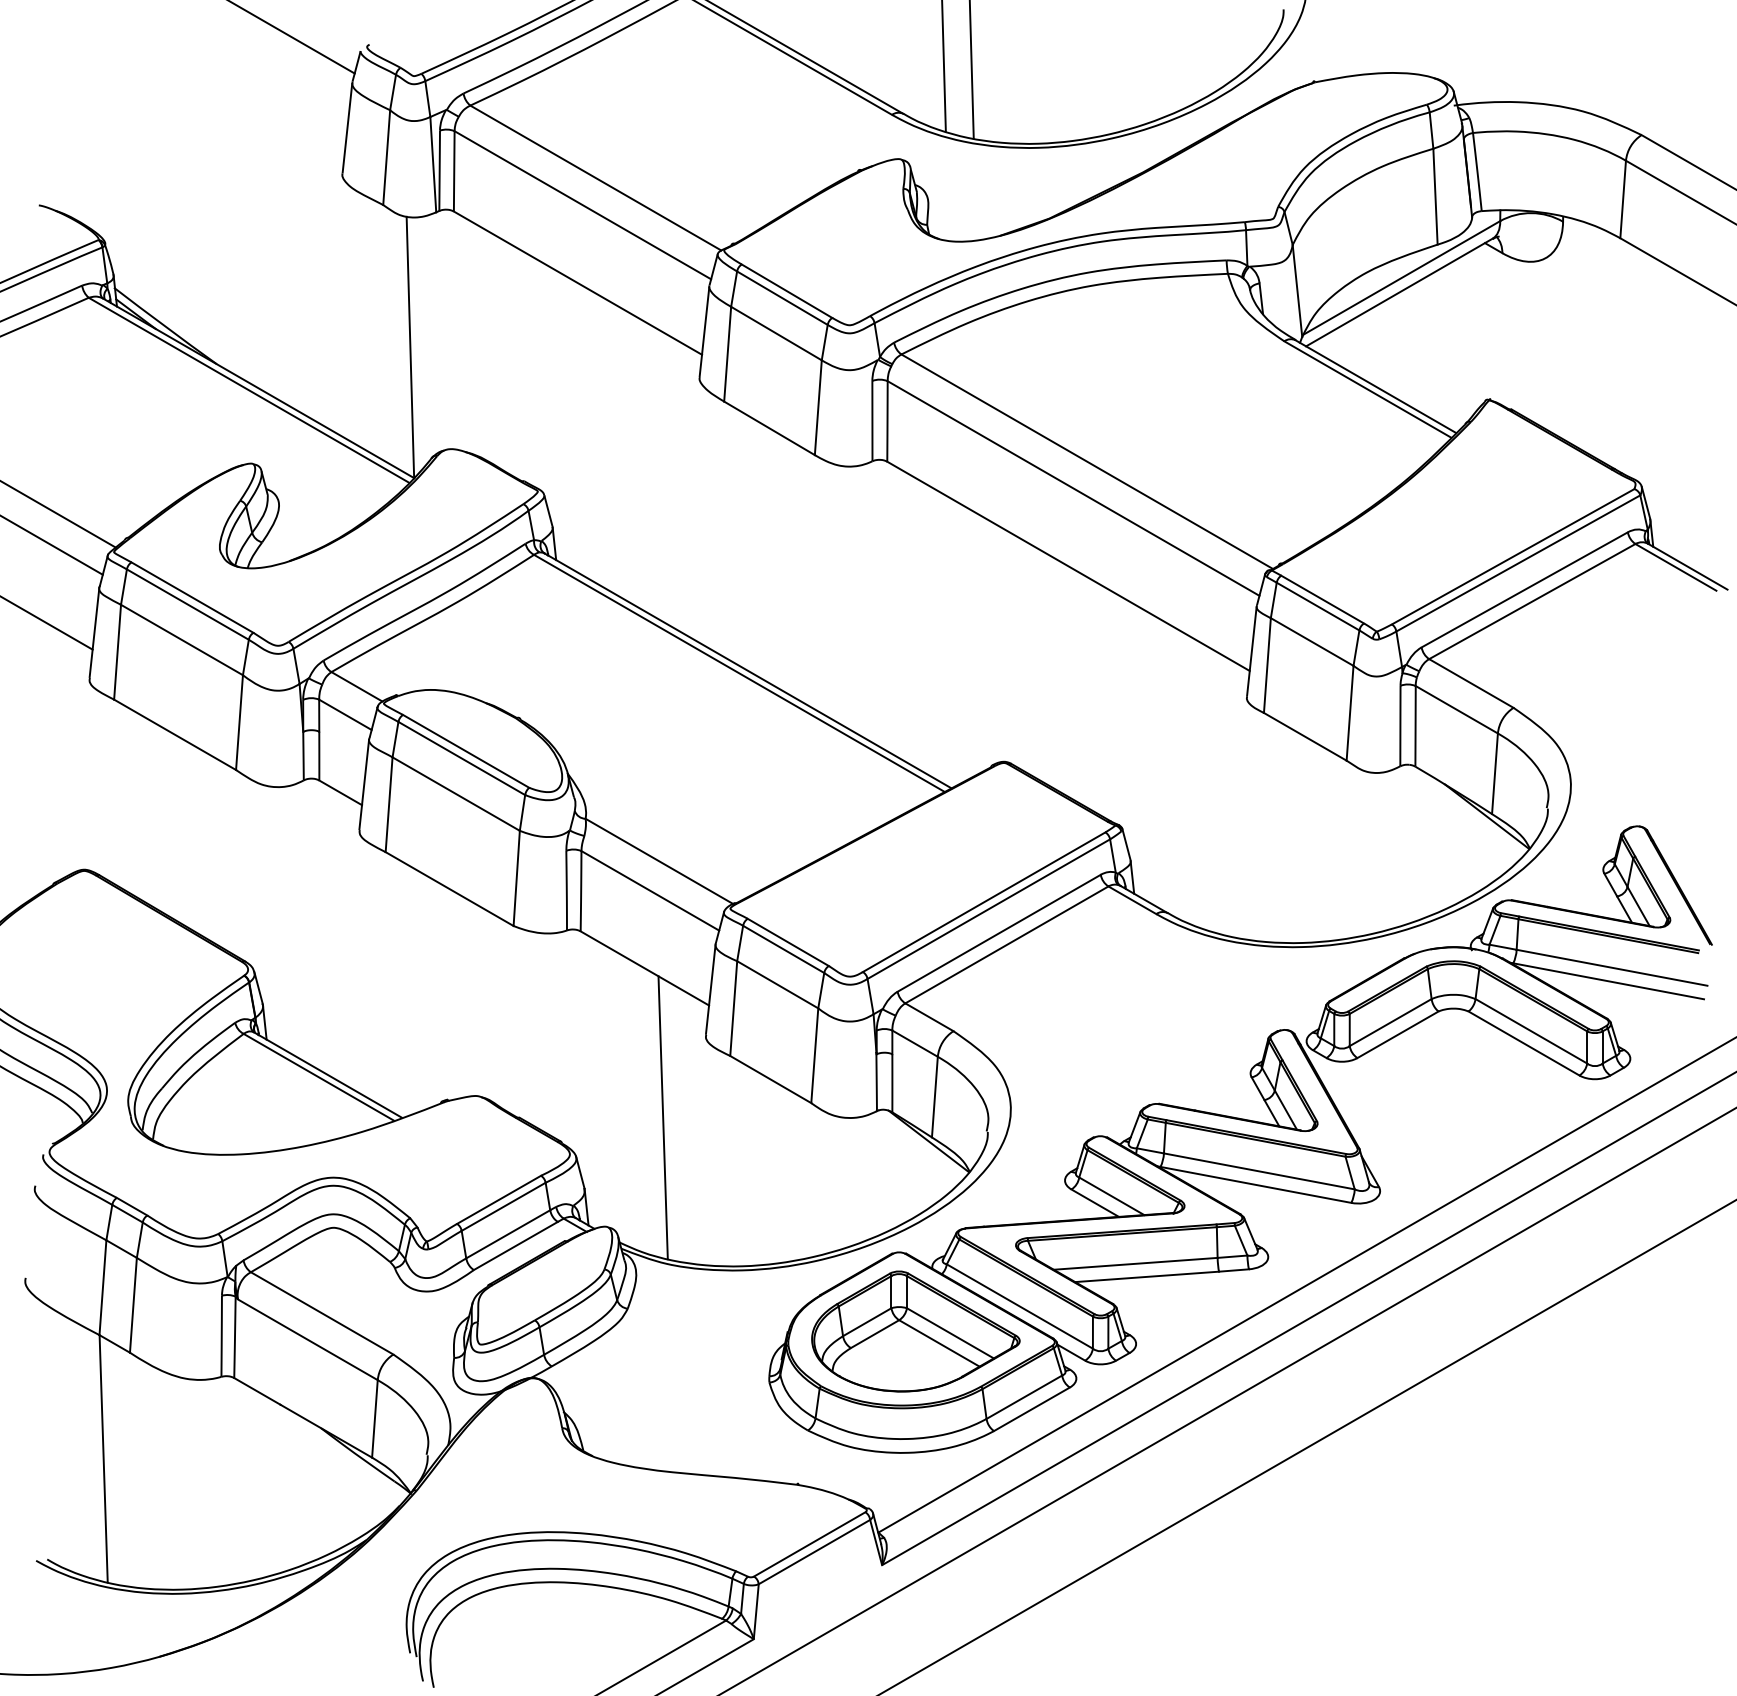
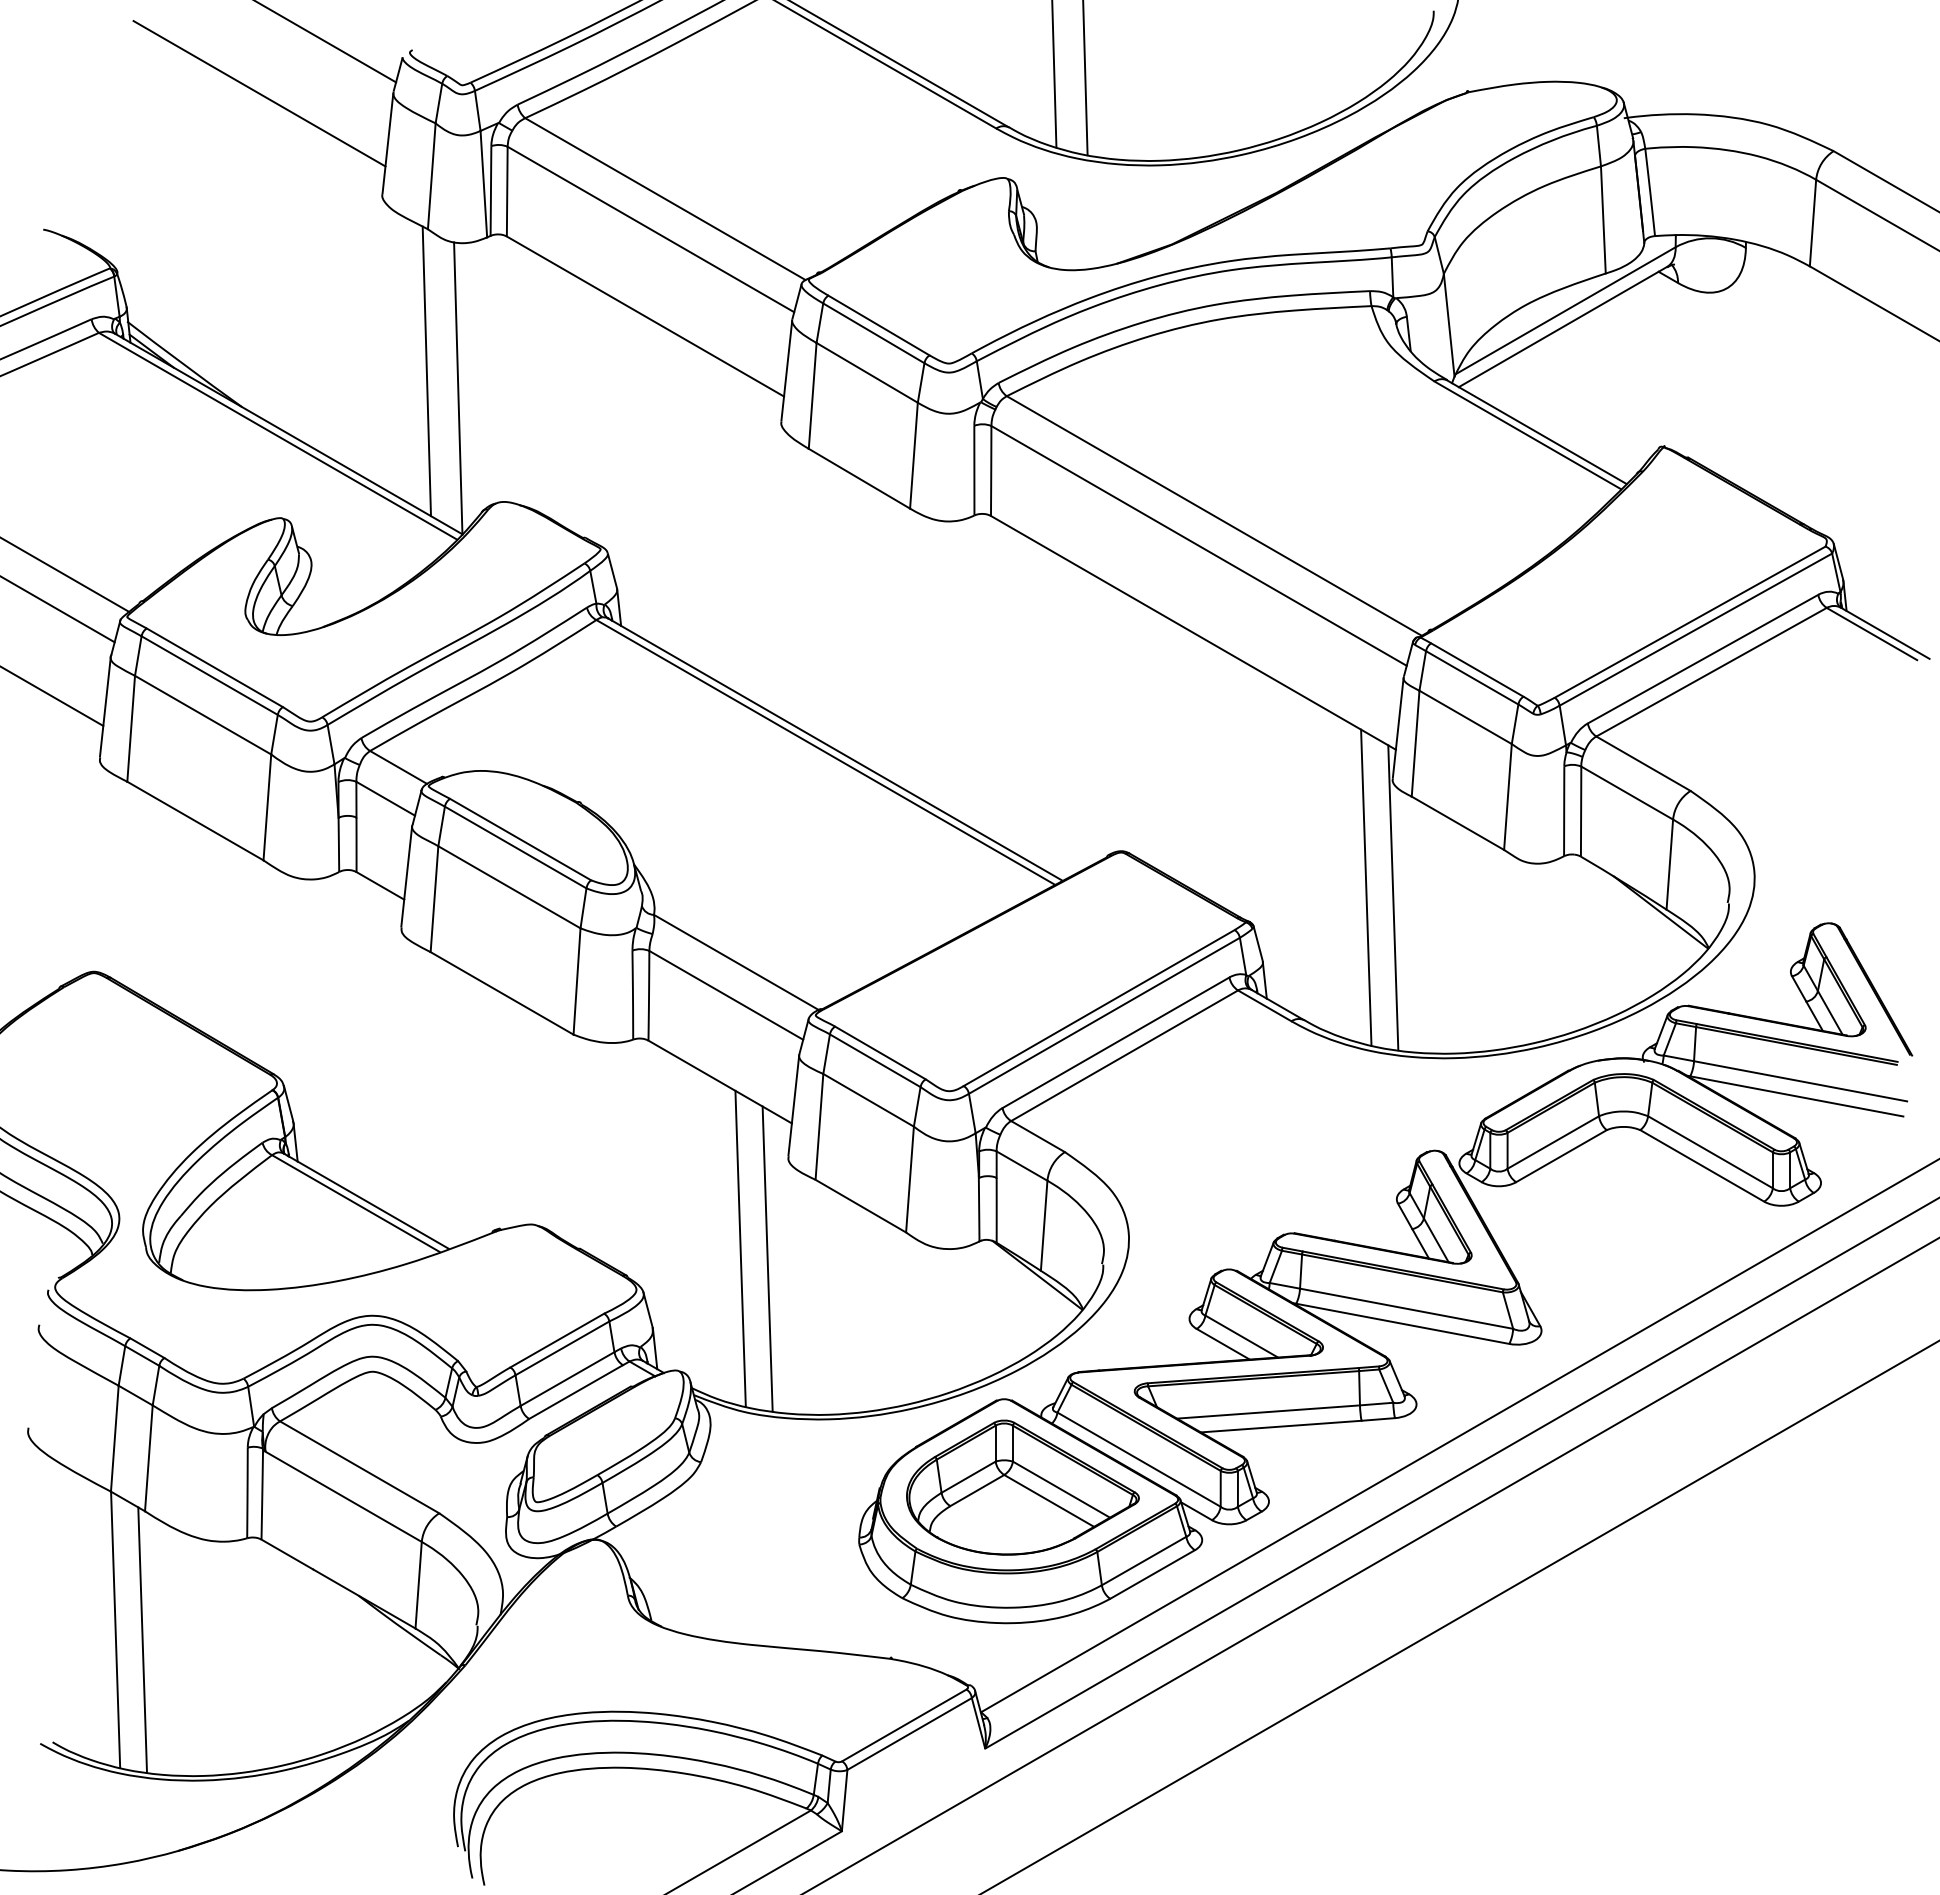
line: (232, 83) -> (259, 93), added
line: (381, 332) -> (426, 371), added
line: (1223, 794) -> (1366, 887), added
line: (1247, 803) -> (1393, 897), added
line: (687, 1126) -> (767, 1258), added
line: (127, 1467) -> (142, 1639), added

